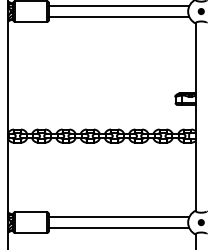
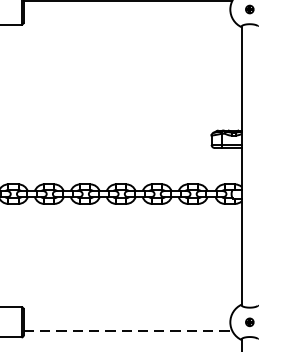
line: (118, 17) -> (127, 18), removed
line: (118, 217) -> (127, 314), removed
line: (119, 228) -> (128, 331), solid -> dashed

